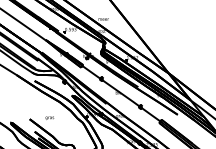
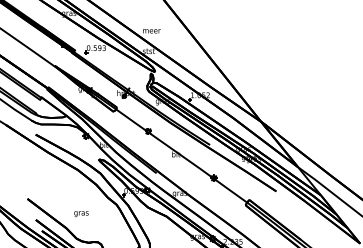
text: (49, 117) -> (80, 212), moved

